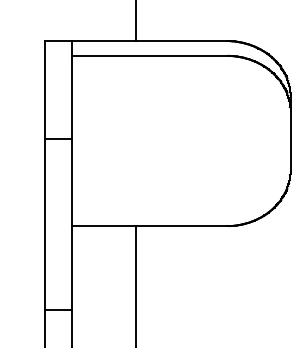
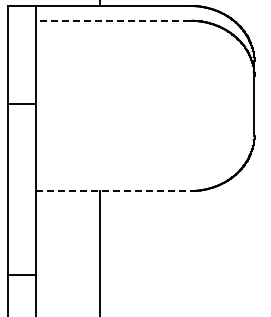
line: (148, 55) -> (112, 20), solid -> dashed
line: (149, 226) -> (113, 191), solid -> dashed

